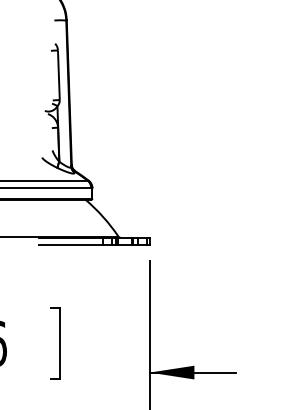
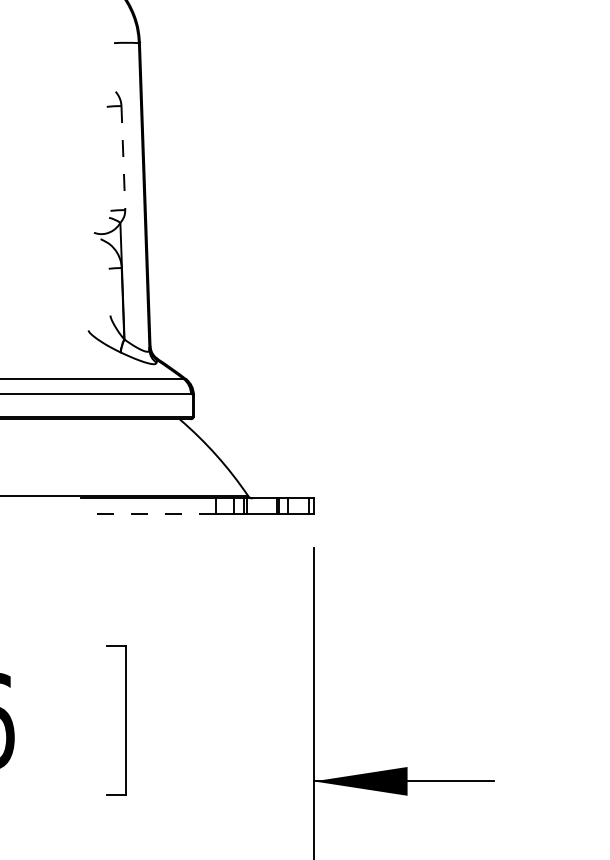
line: (58, 74) -> (122, 156), solid -> dashed
line: (70, 244) -> (147, 512), solid -> dashed

